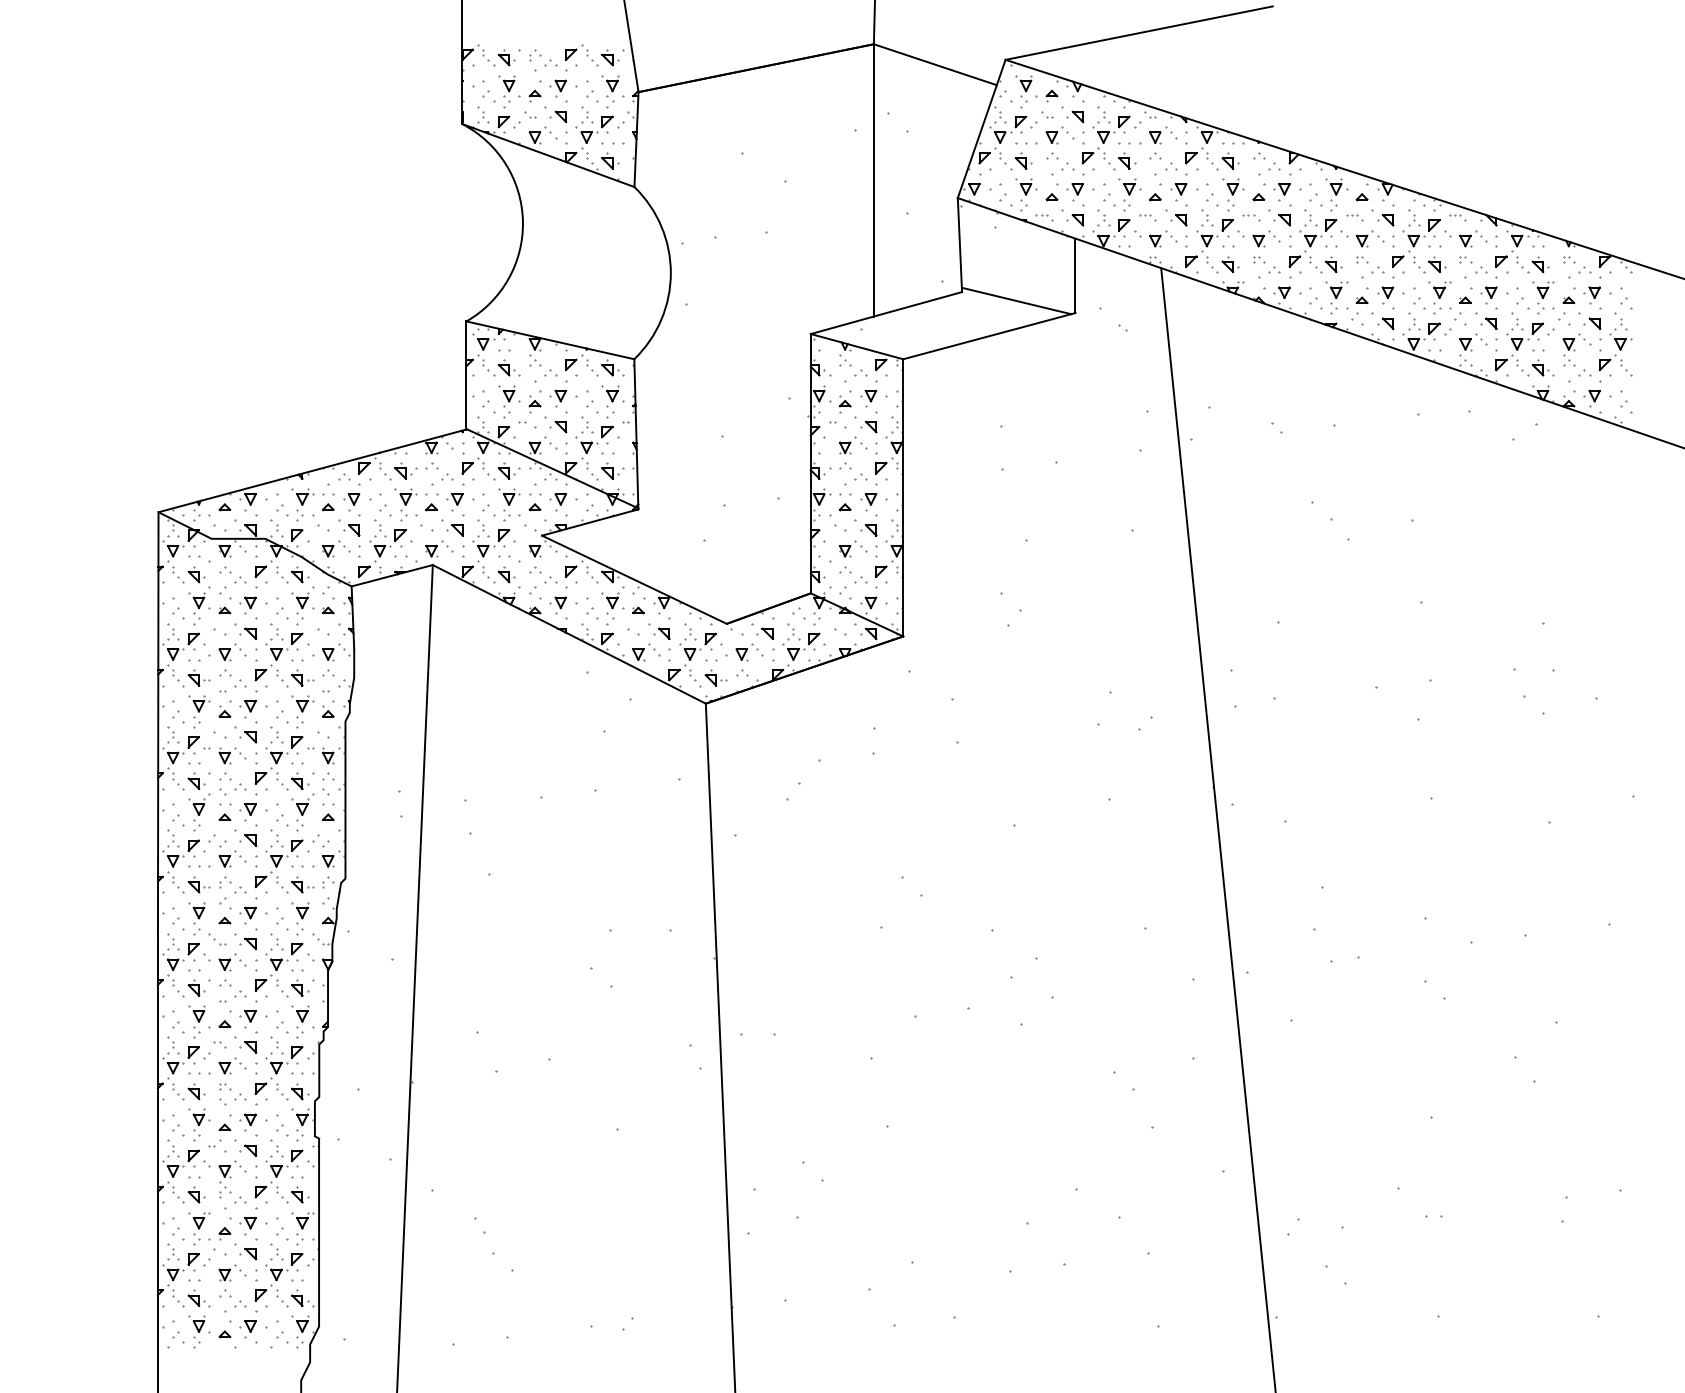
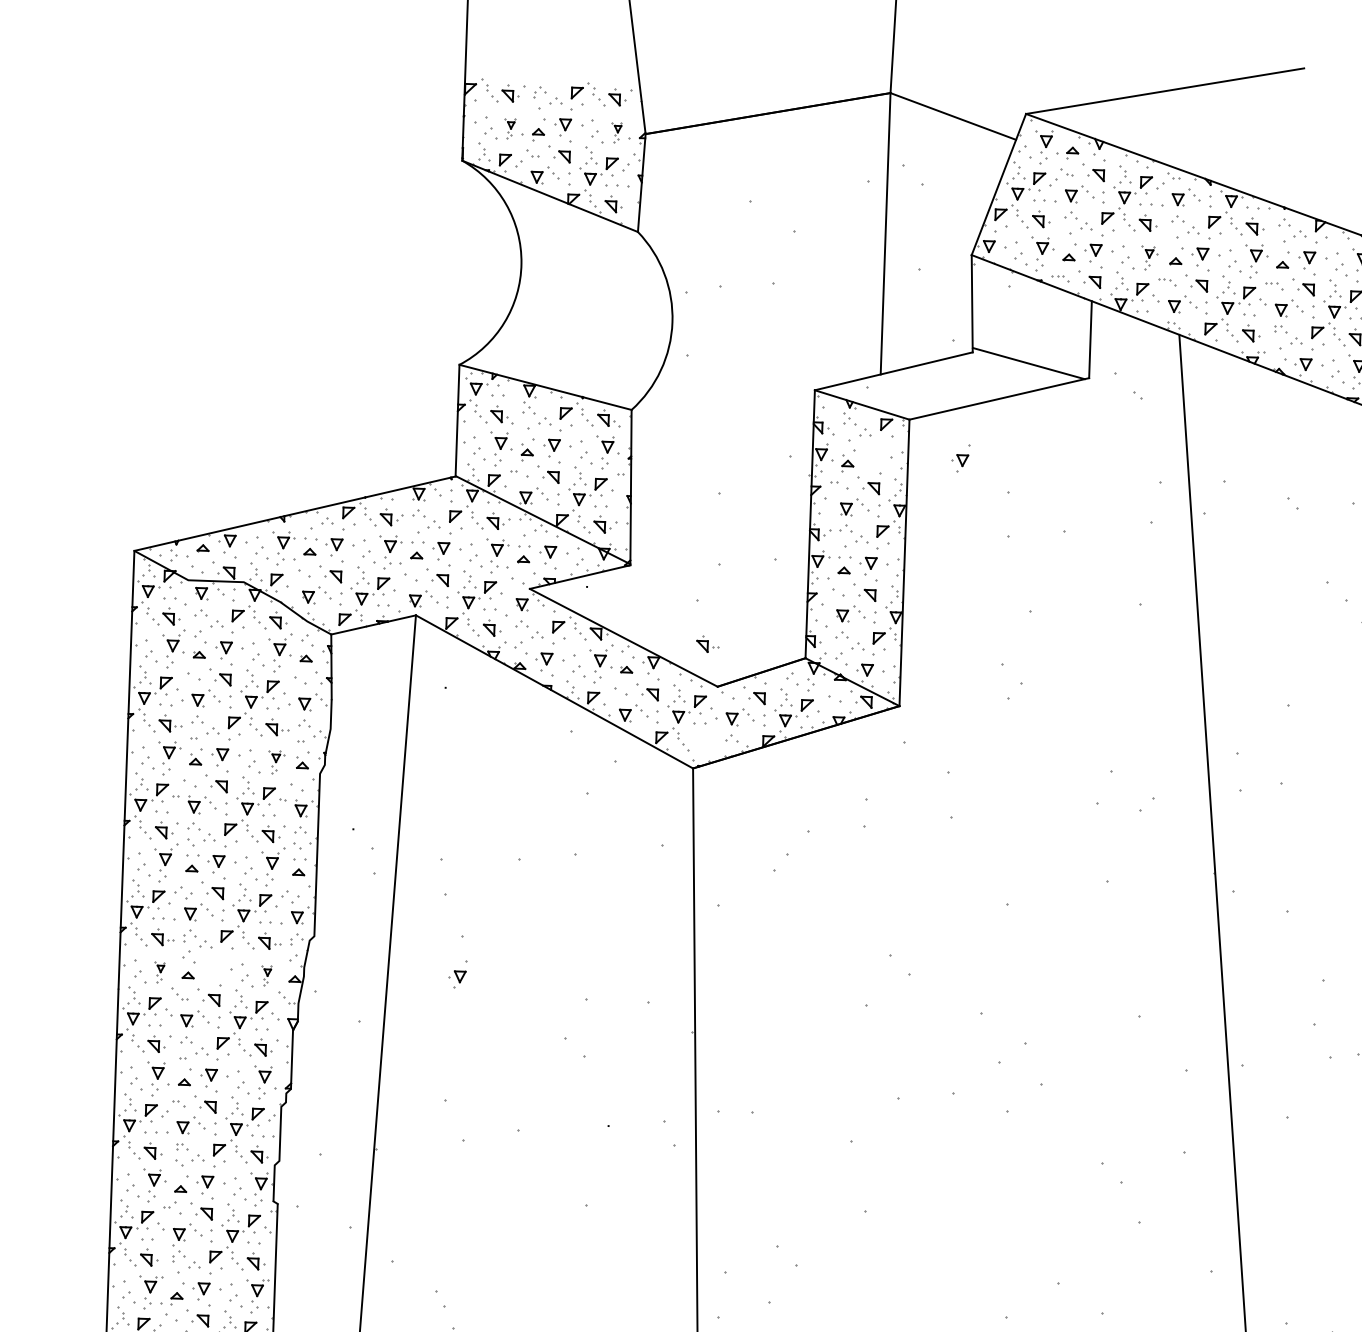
part: (506, 91) -> (509, 128), size x0.6
part: (610, 91) -> (616, 132), size x0.6
part: (1129, 194) -> (1149, 257), size x0.7
part: (868, 393) -> (960, 457), moved
part: (715, 677) -> (707, 643), moved
part: (302, 711) -> (276, 761), size x0.7
part: (248, 910) -> (457, 974), moved
part: (196, 918) -> (158, 972), size x0.6
part: (300, 918) -> (266, 975), size x0.6

